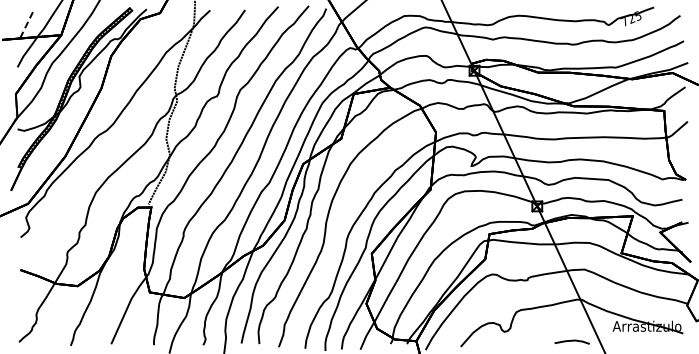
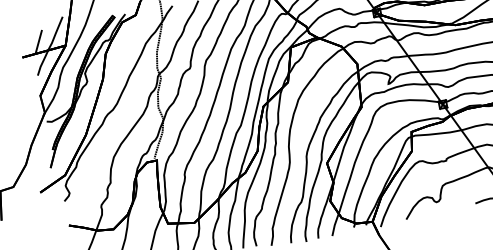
line: (27, 23) -> (38, 41), dashed -> solid

